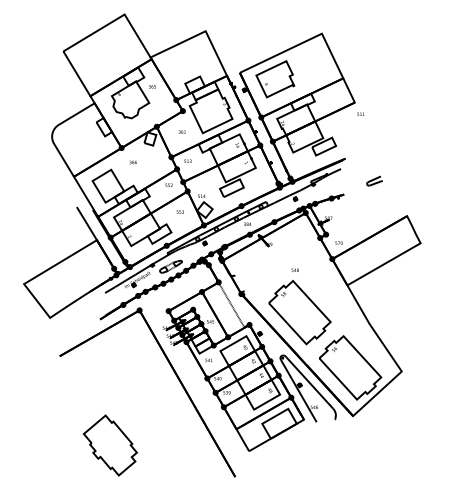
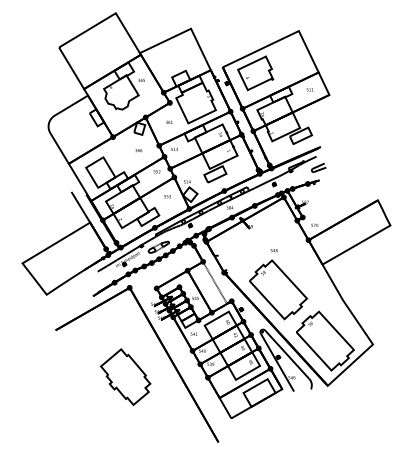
text: (360, 113) -> (309, 89), moved
text: (132, 162) -> (138, 150), moved
part: (374, 180) -> (318, 167), moved
part: (110, 444) -> (125, 376), moved

